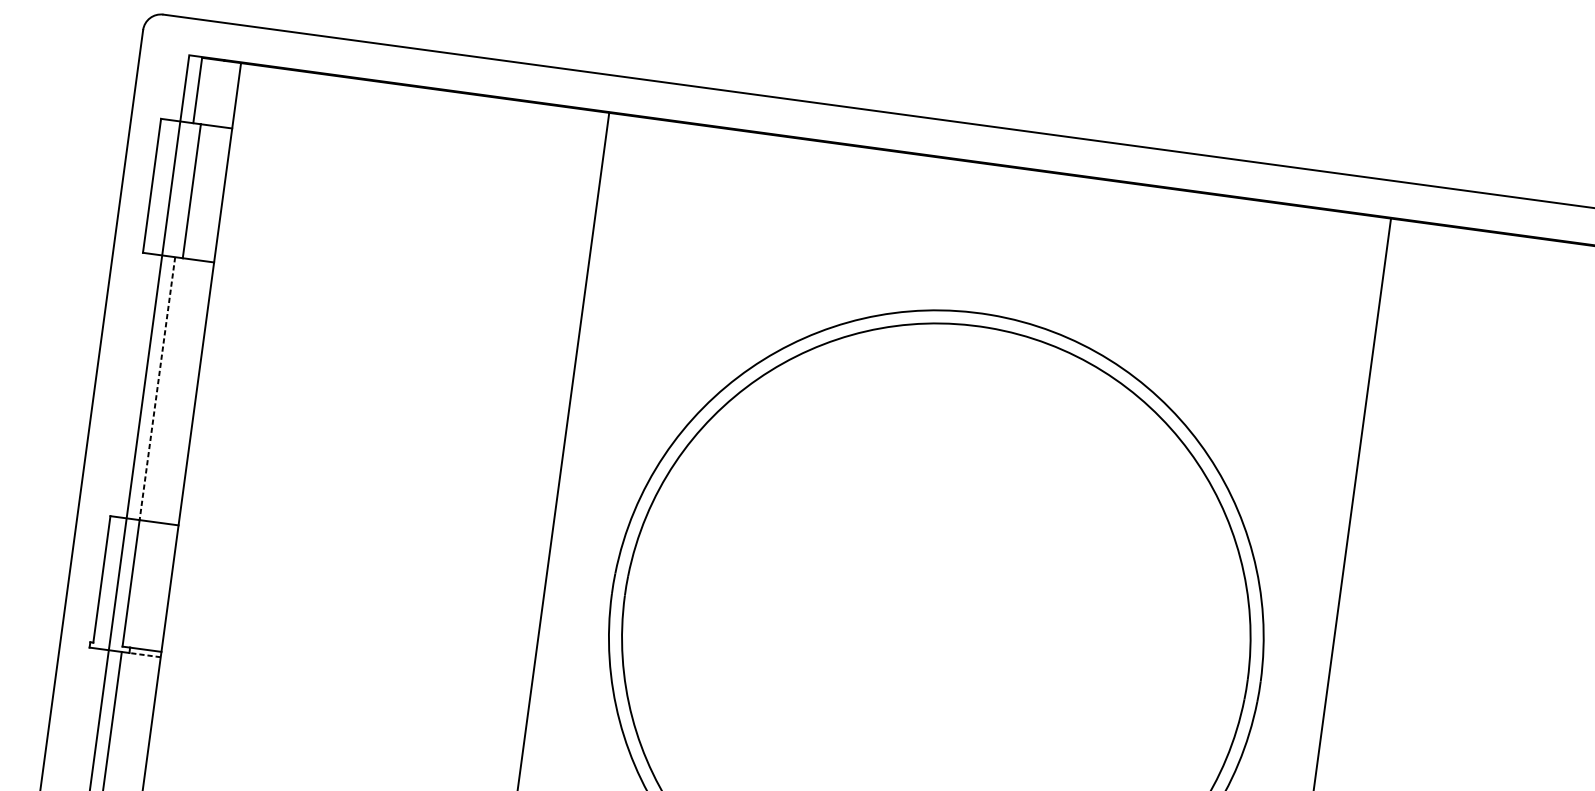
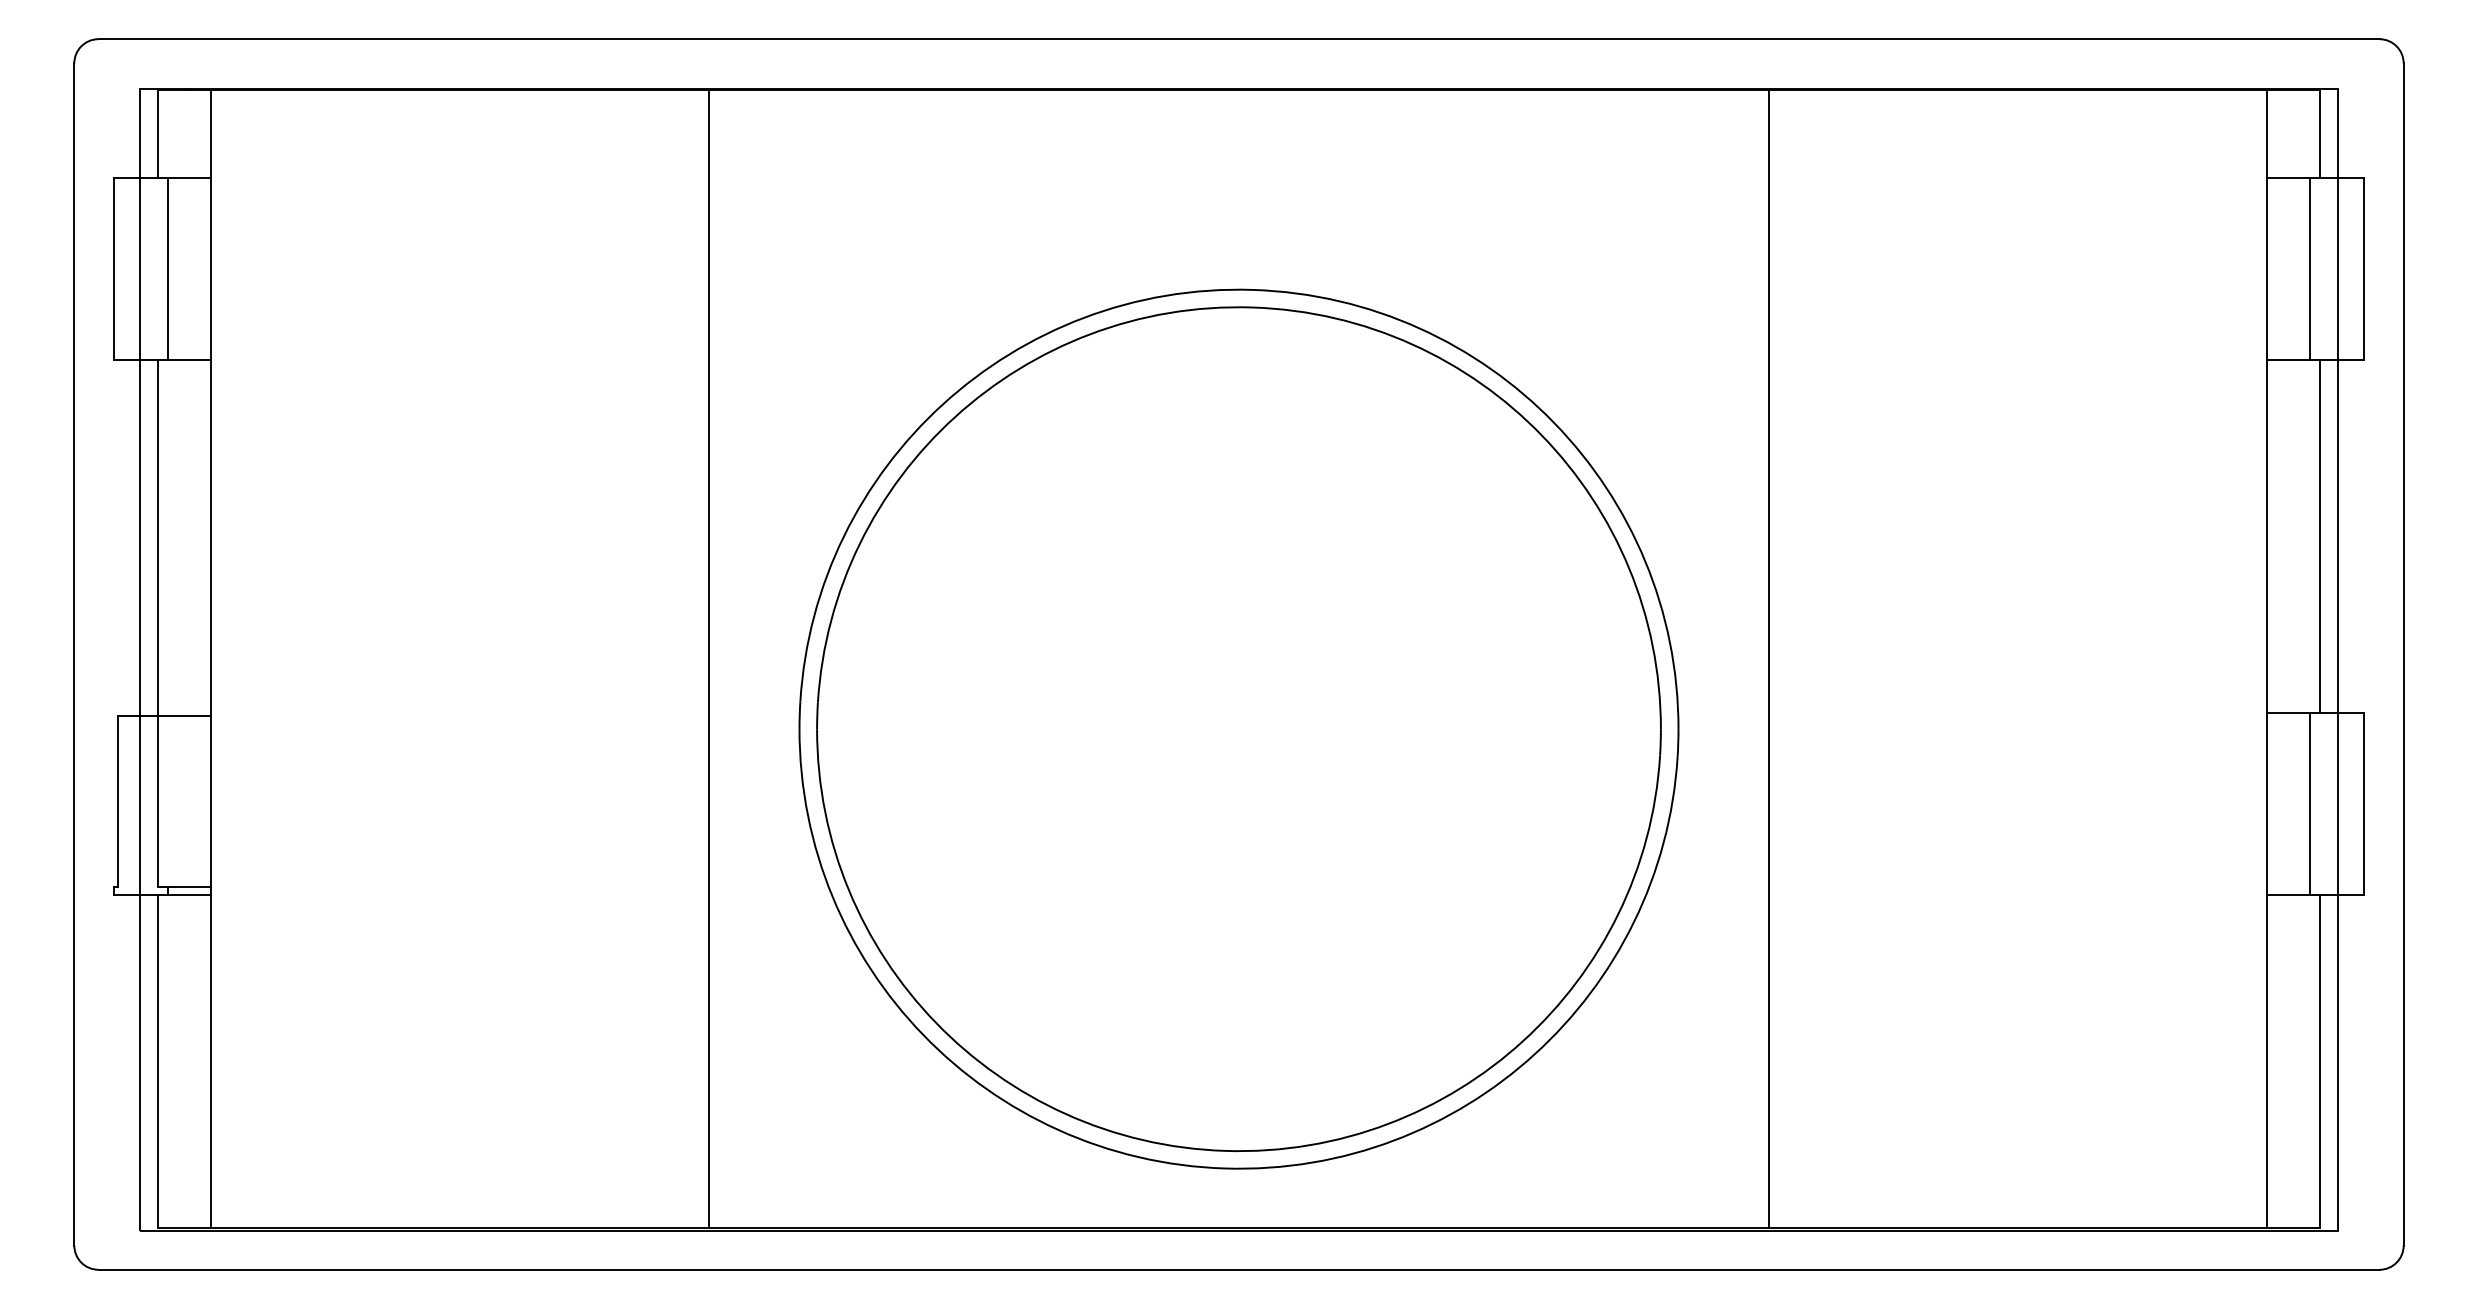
line: (157, 389) -> (157, 538), dashed -> solid
line: (144, 654) -> (188, 894), dashed -> solid

